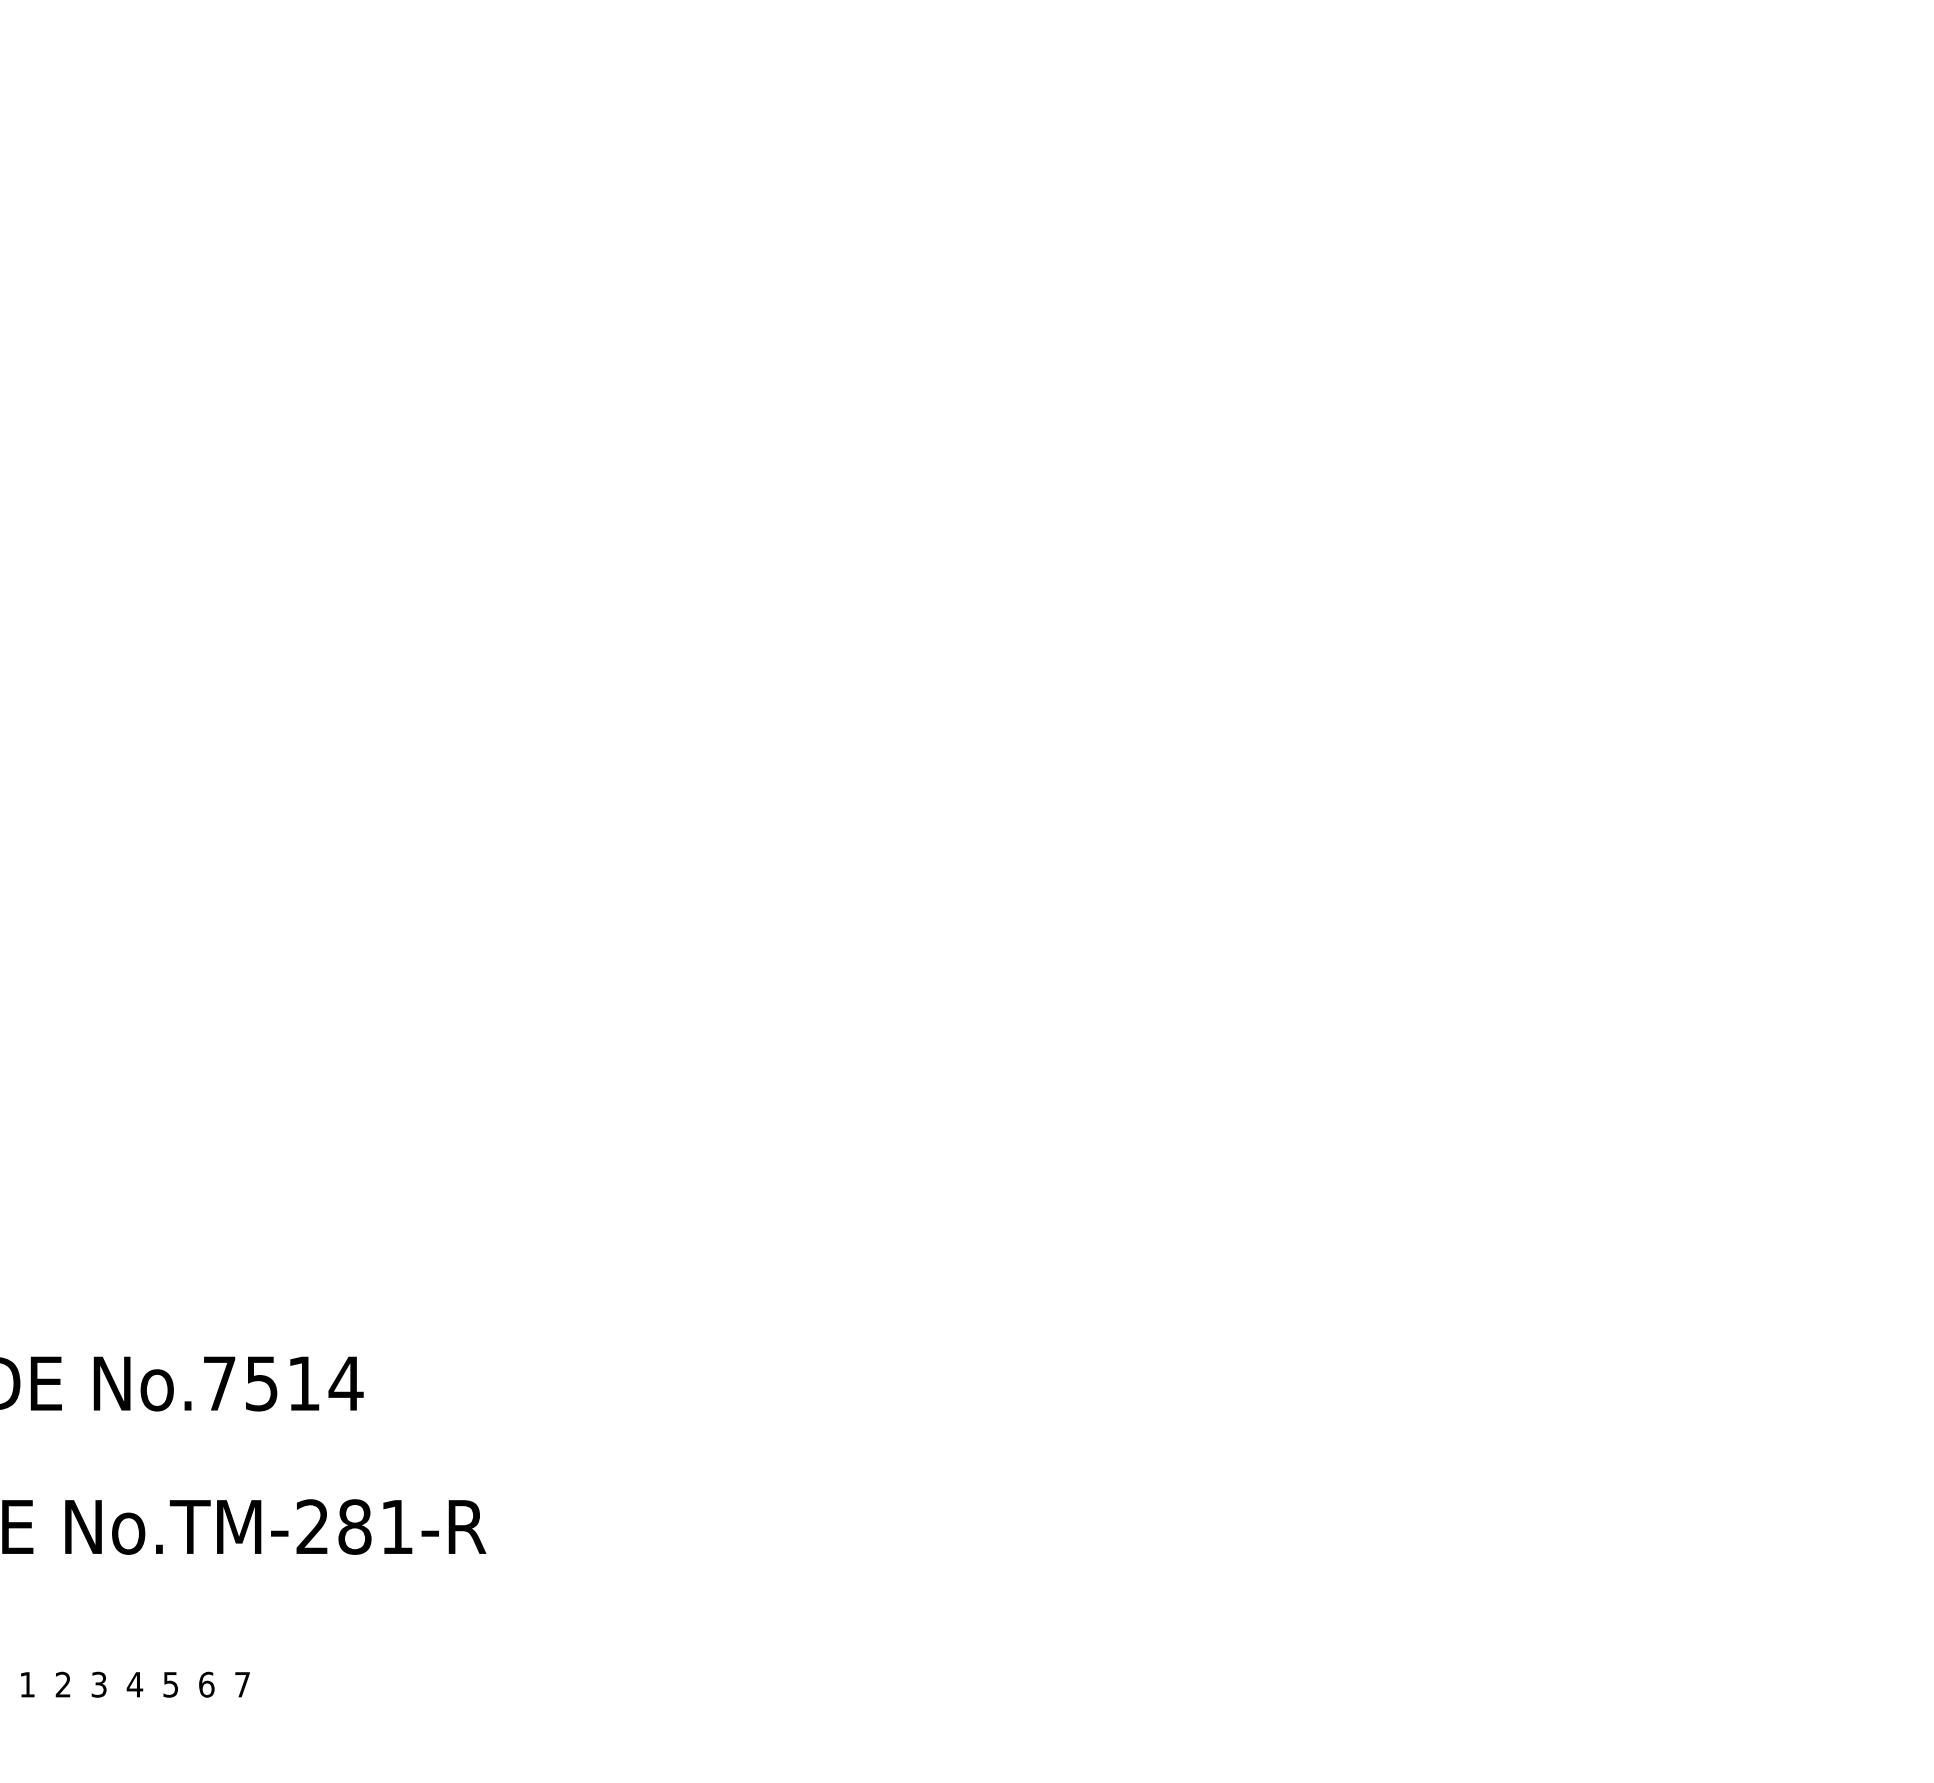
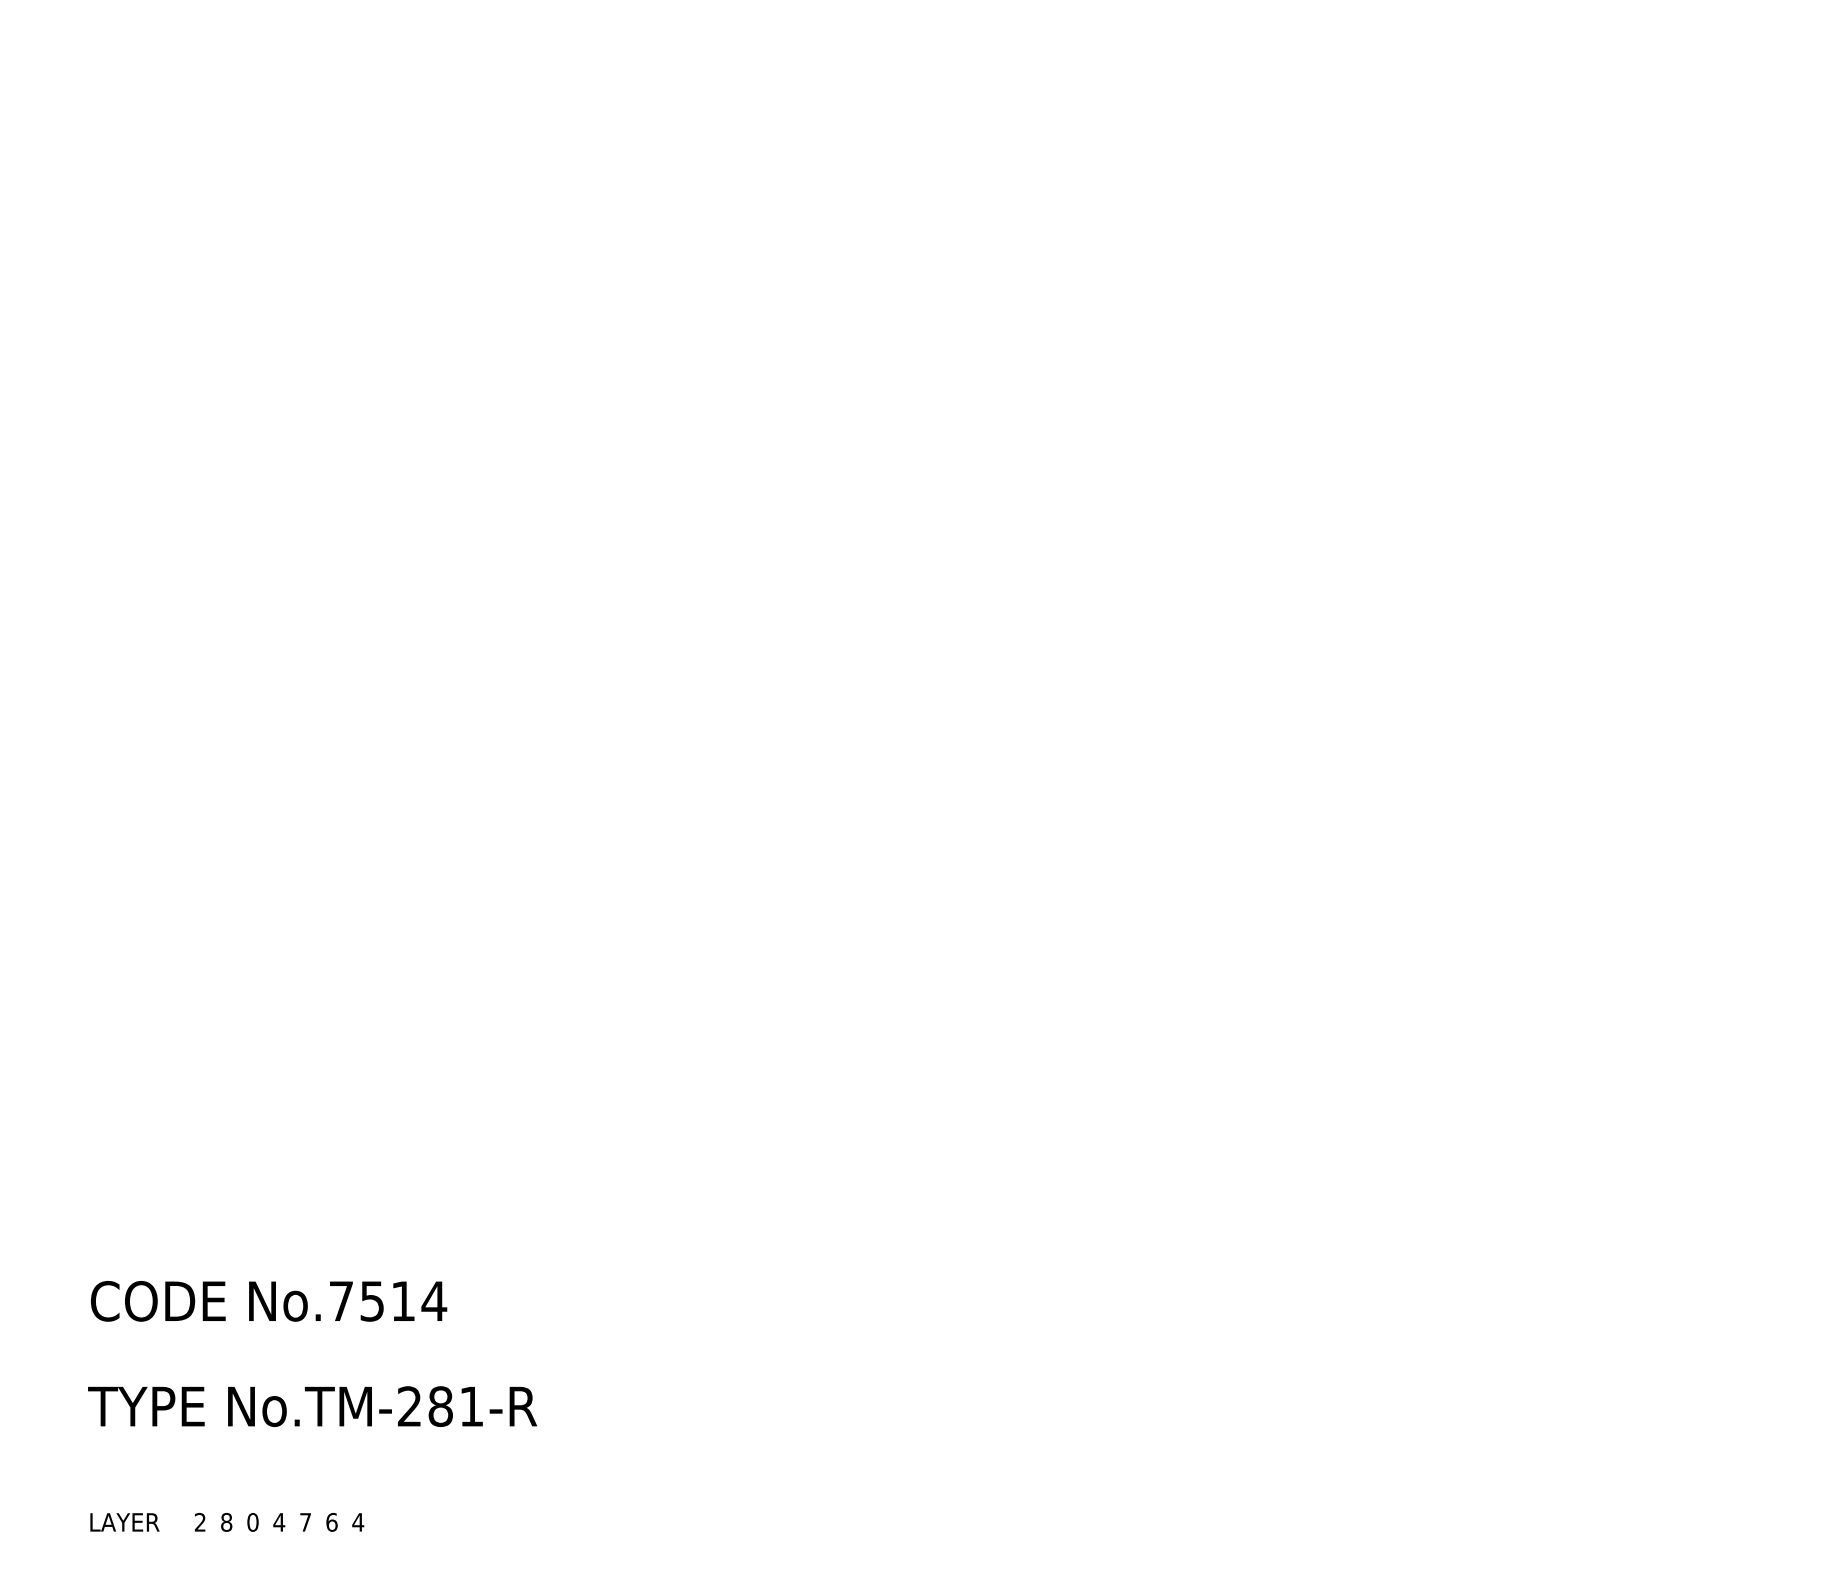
text: (26, 1683) -> (199, 1521), 1 -> 2
text: (63, 1684) -> (226, 1522), 2 -> 8
text: (98, 1684) -> (252, 1522), 3 -> 0
text: (170, 1684) -> (305, 1522), 5 -> 7
text: (242, 1684) -> (358, 1522), 7 -> 4

